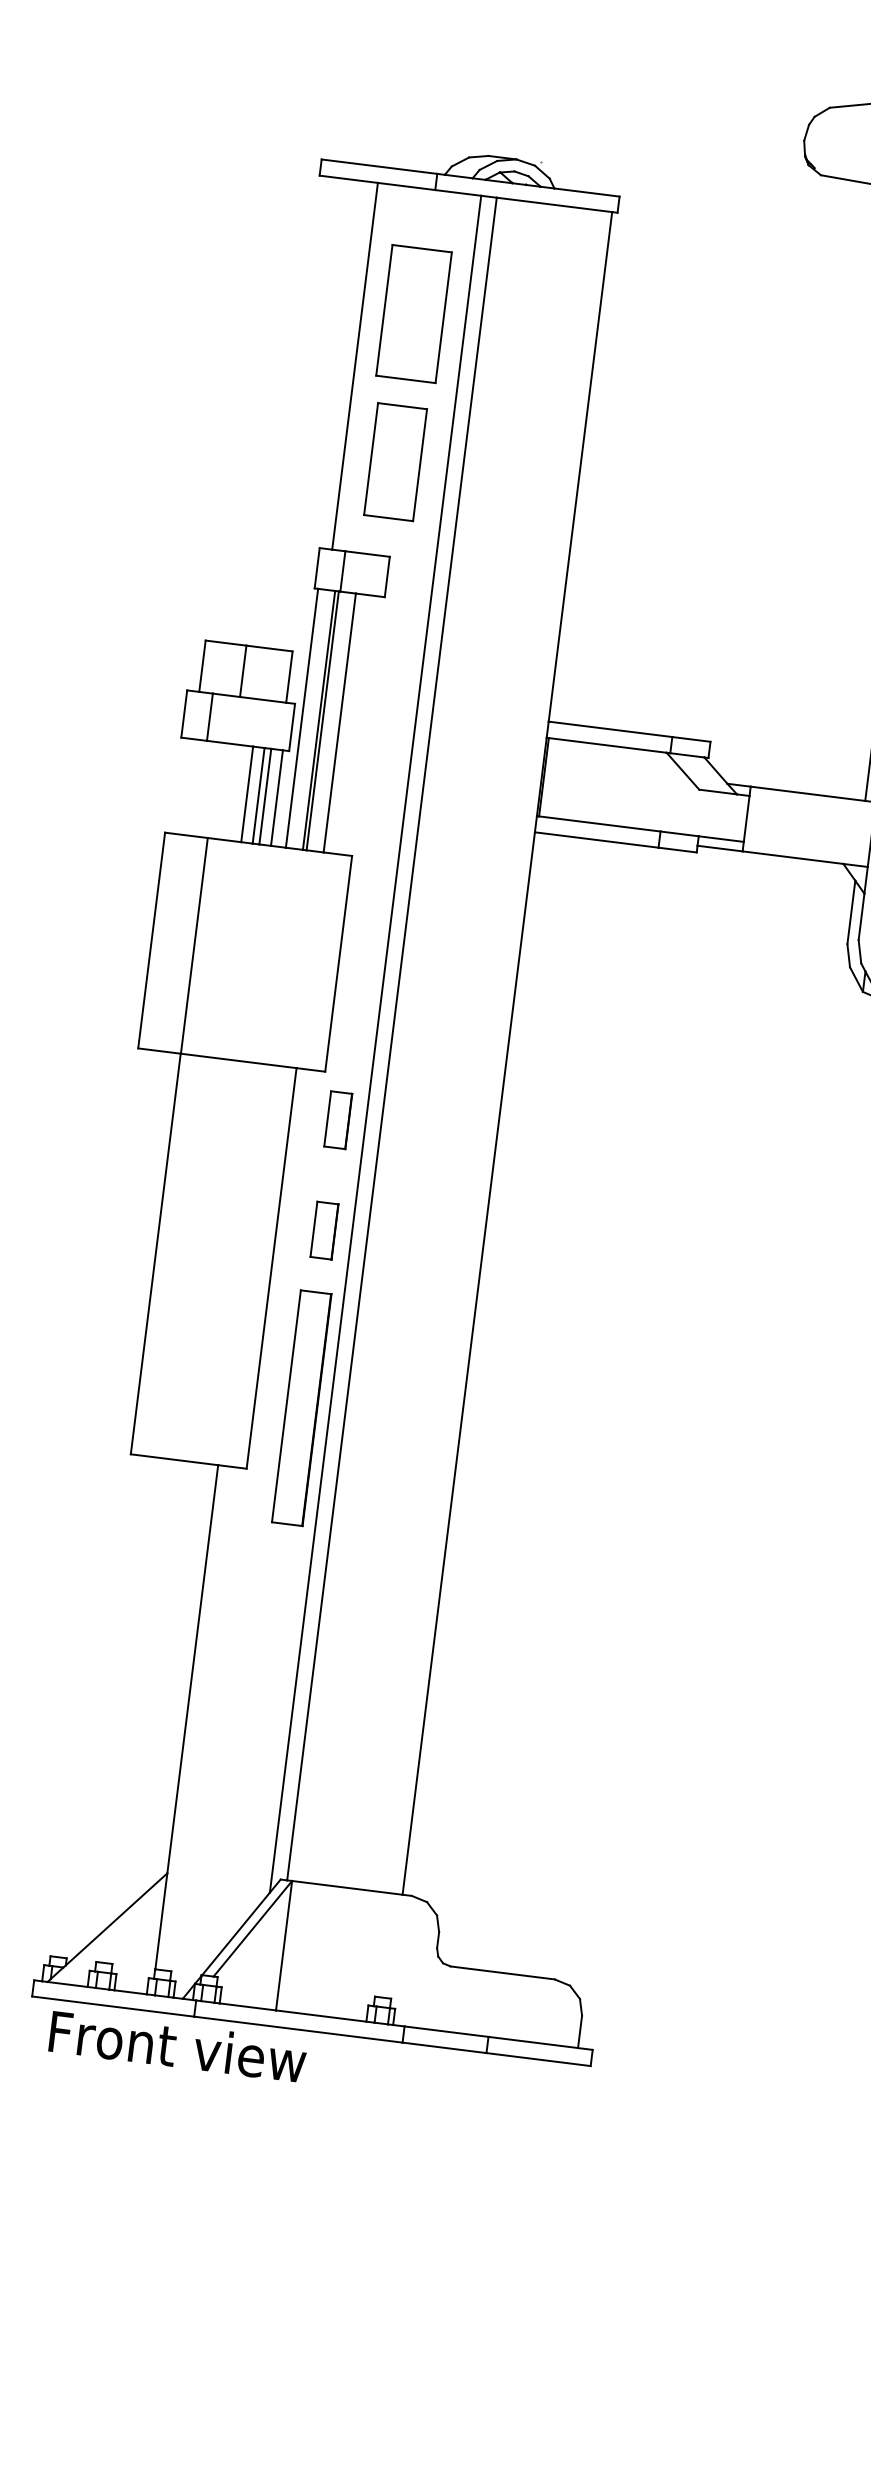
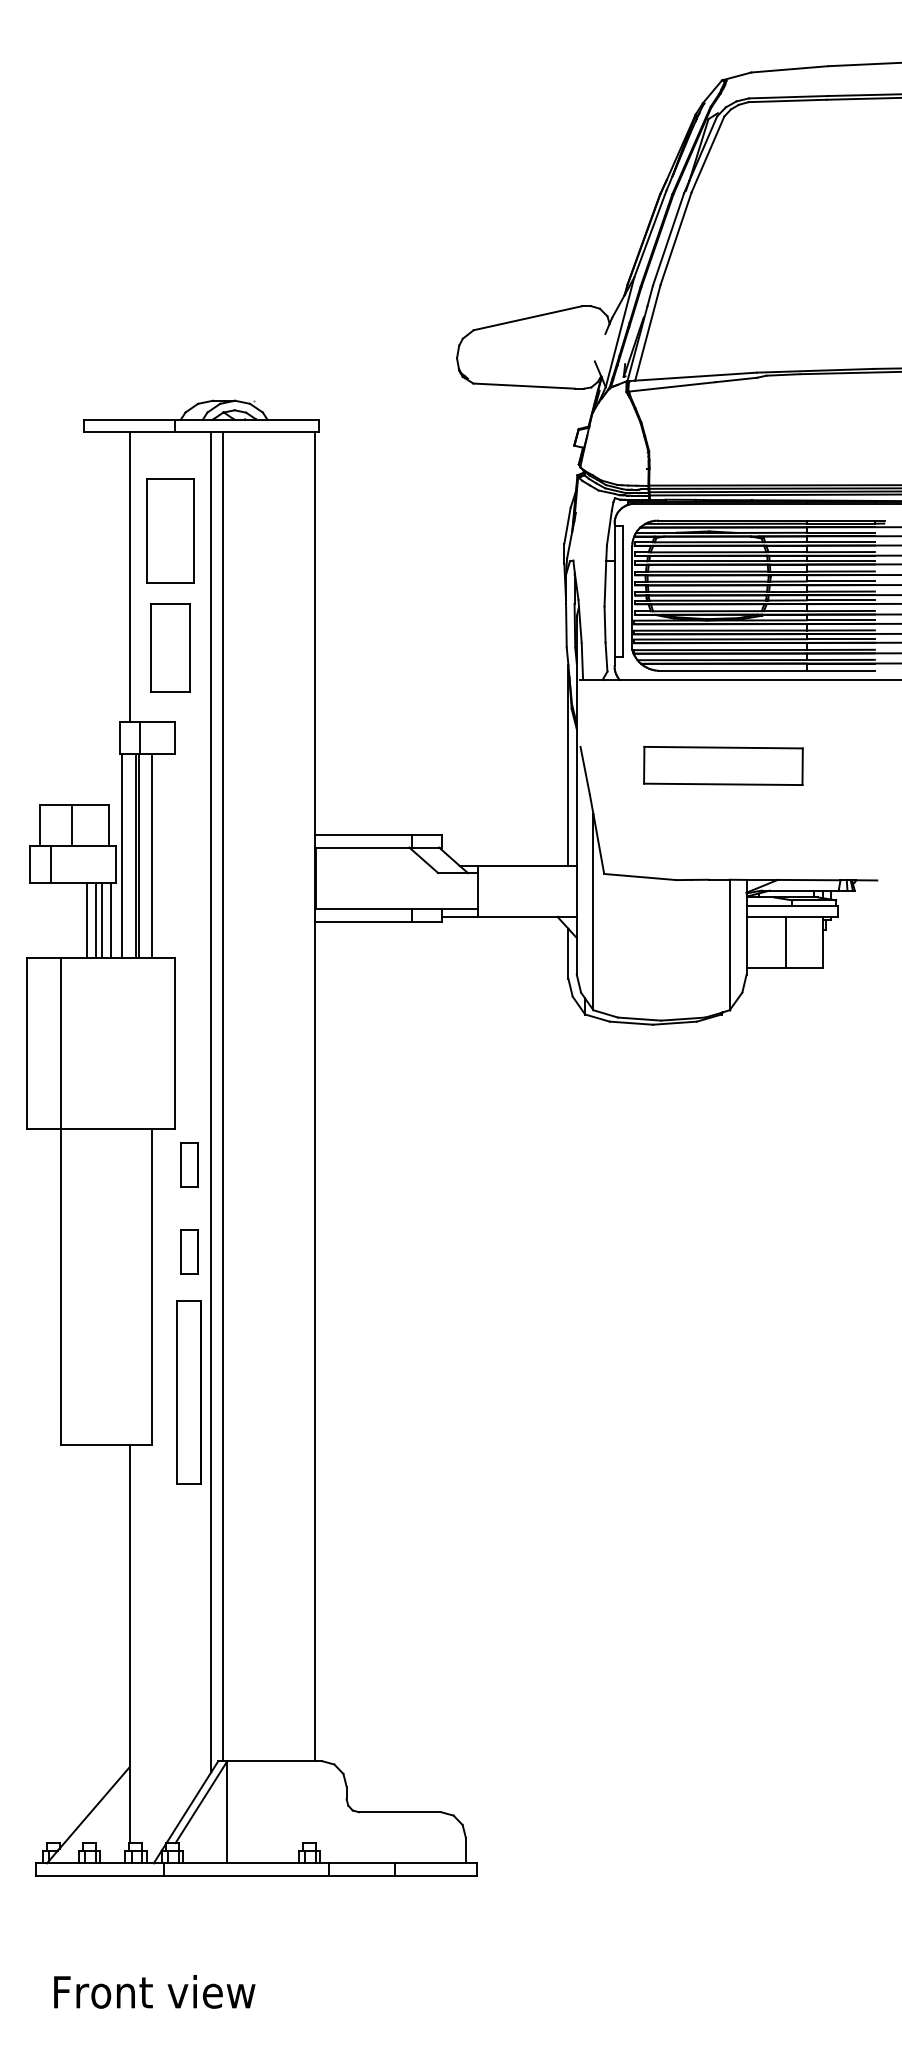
text: (177, 2046) -> (154, 1991), moved

